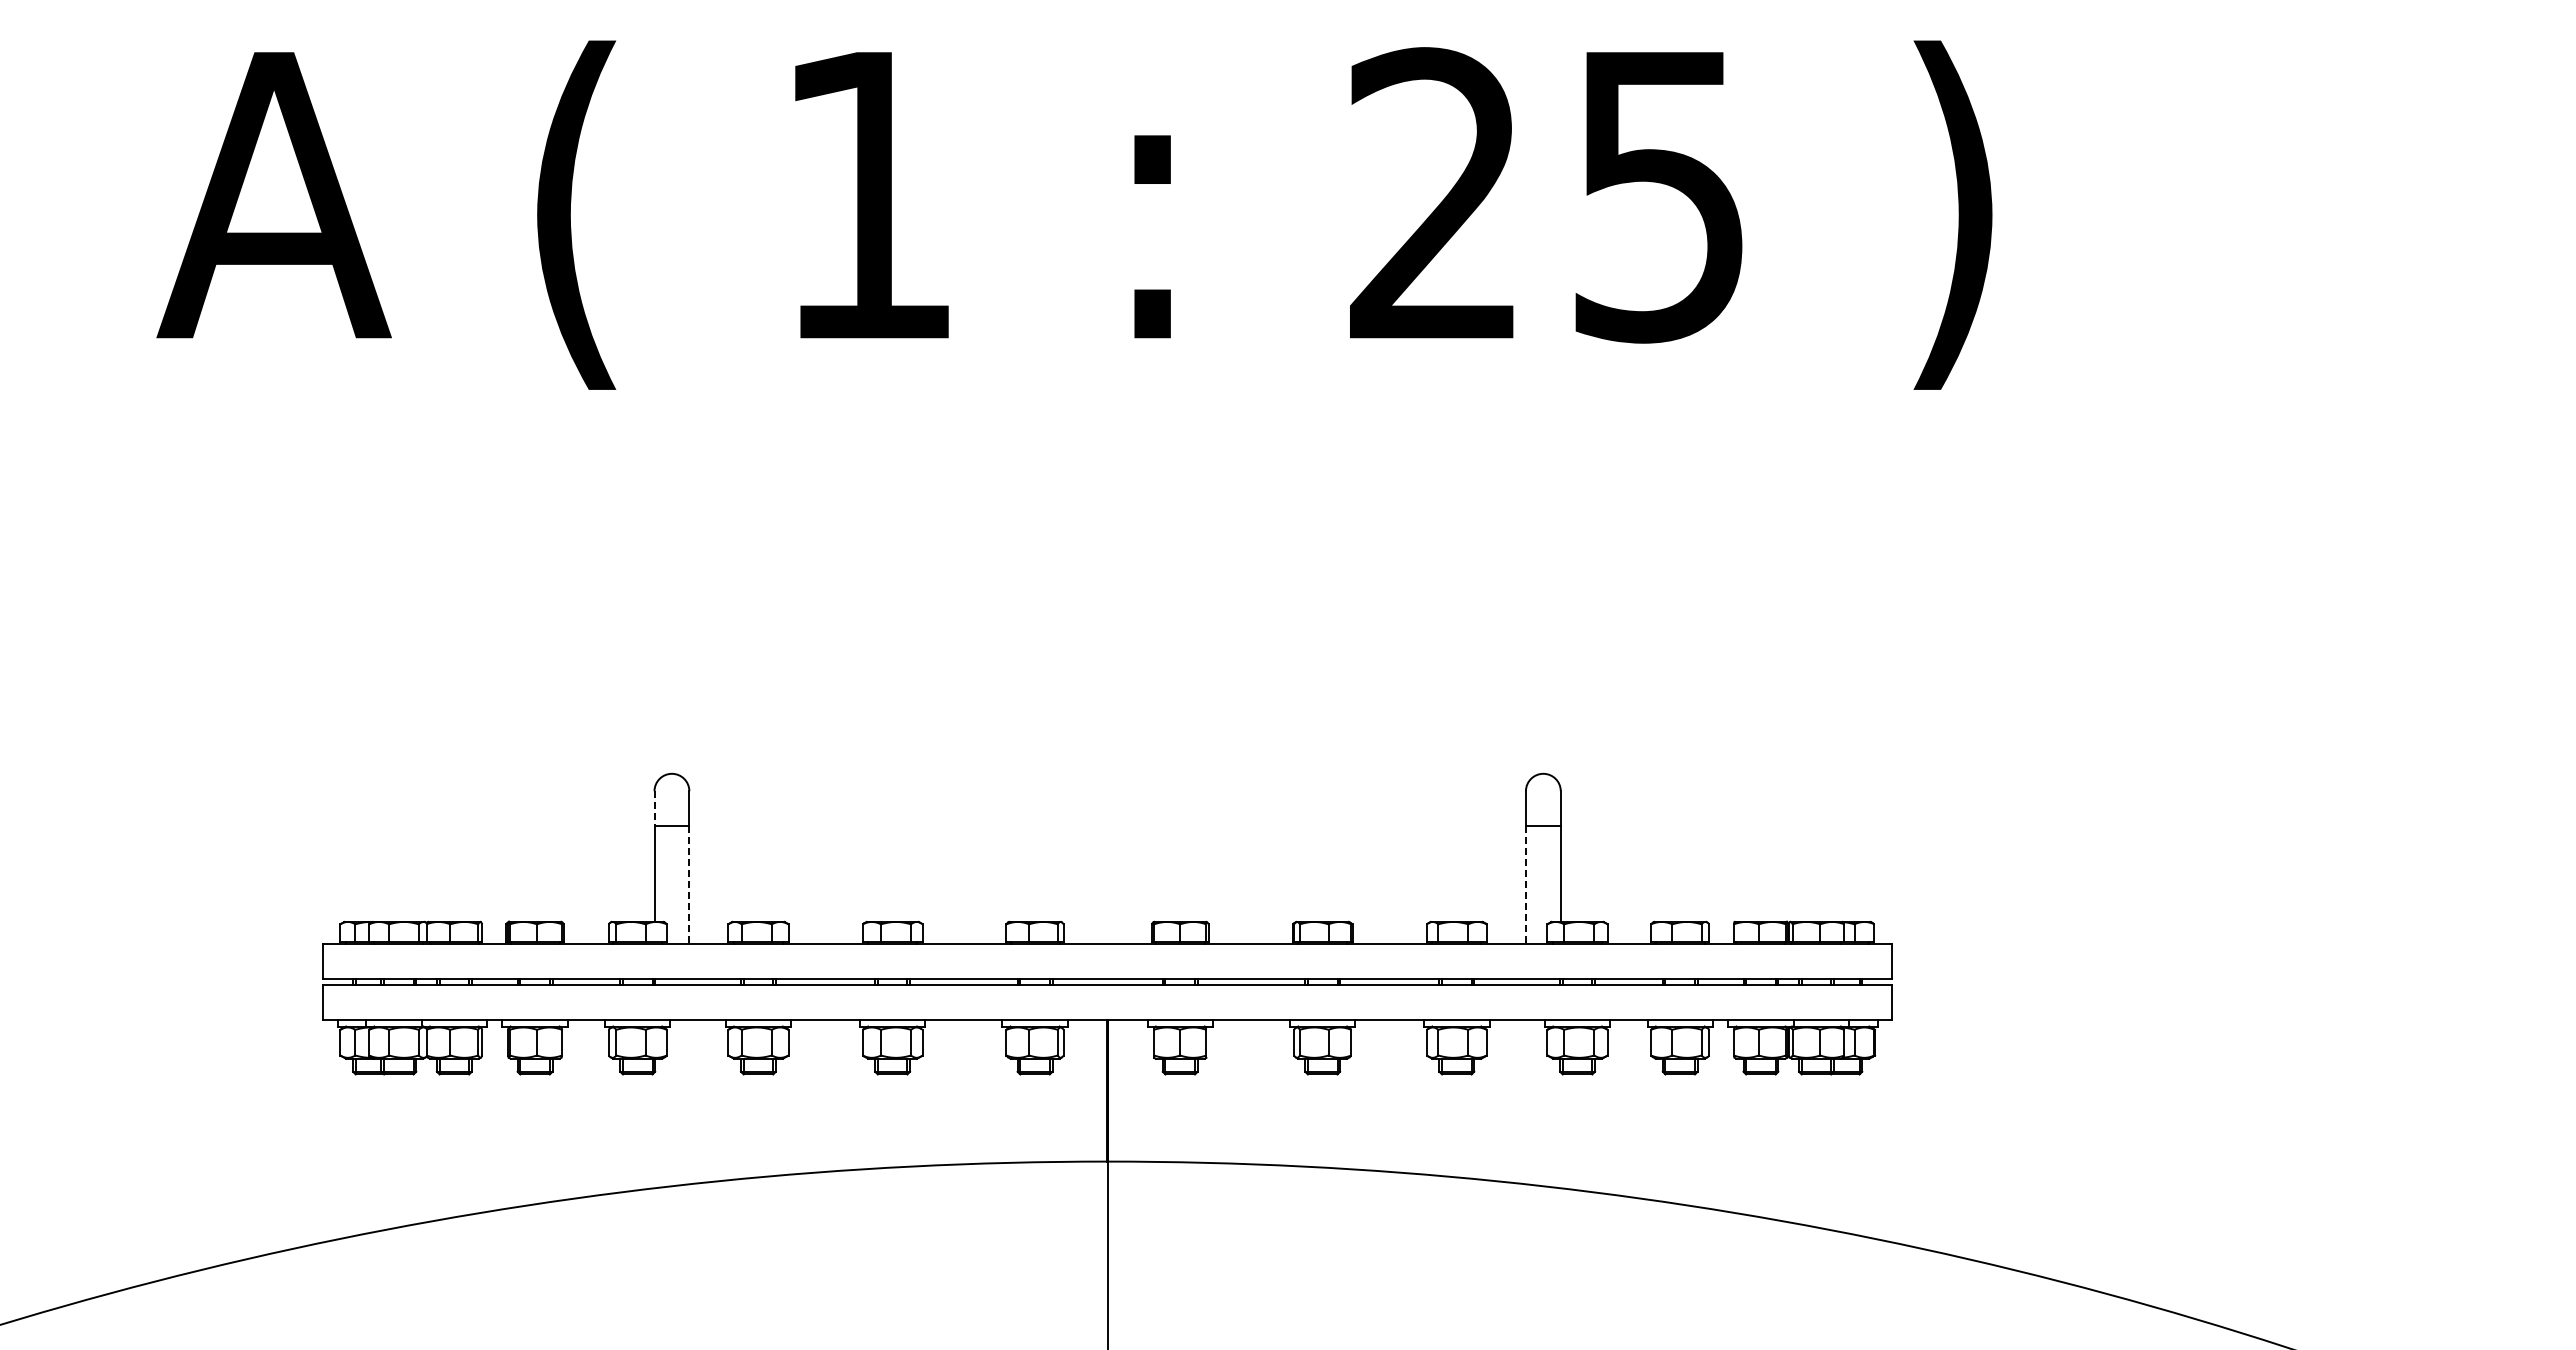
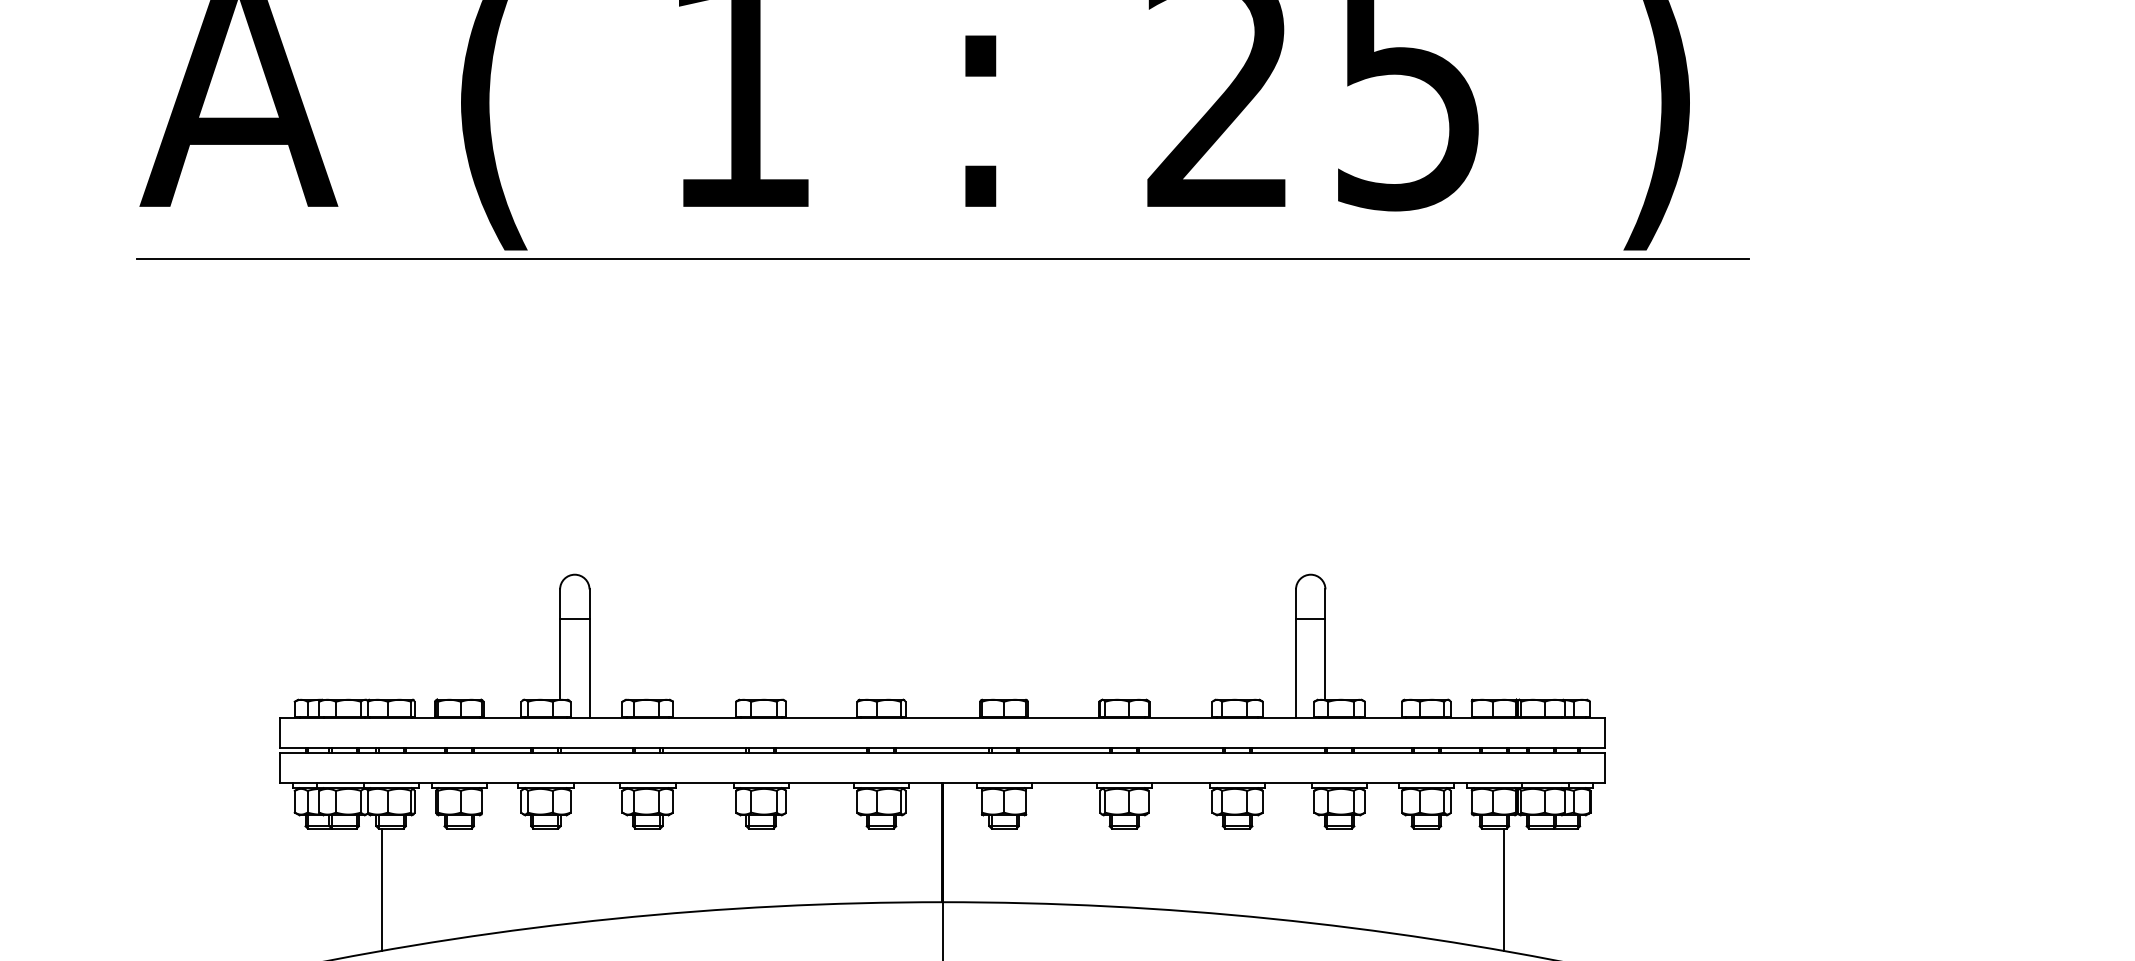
line: (1107, 400) -> (942, 259), added
line: (654, 809) -> (560, 604), dashed -> solid
line: (689, 884) -> (589, 668), dashed -> solid
line: (1525, 884) -> (1295, 668), dashed -> solid
line: (443, 1146) -> (381, 889), added
line: (1772, 1146) -> (1504, 889), added

